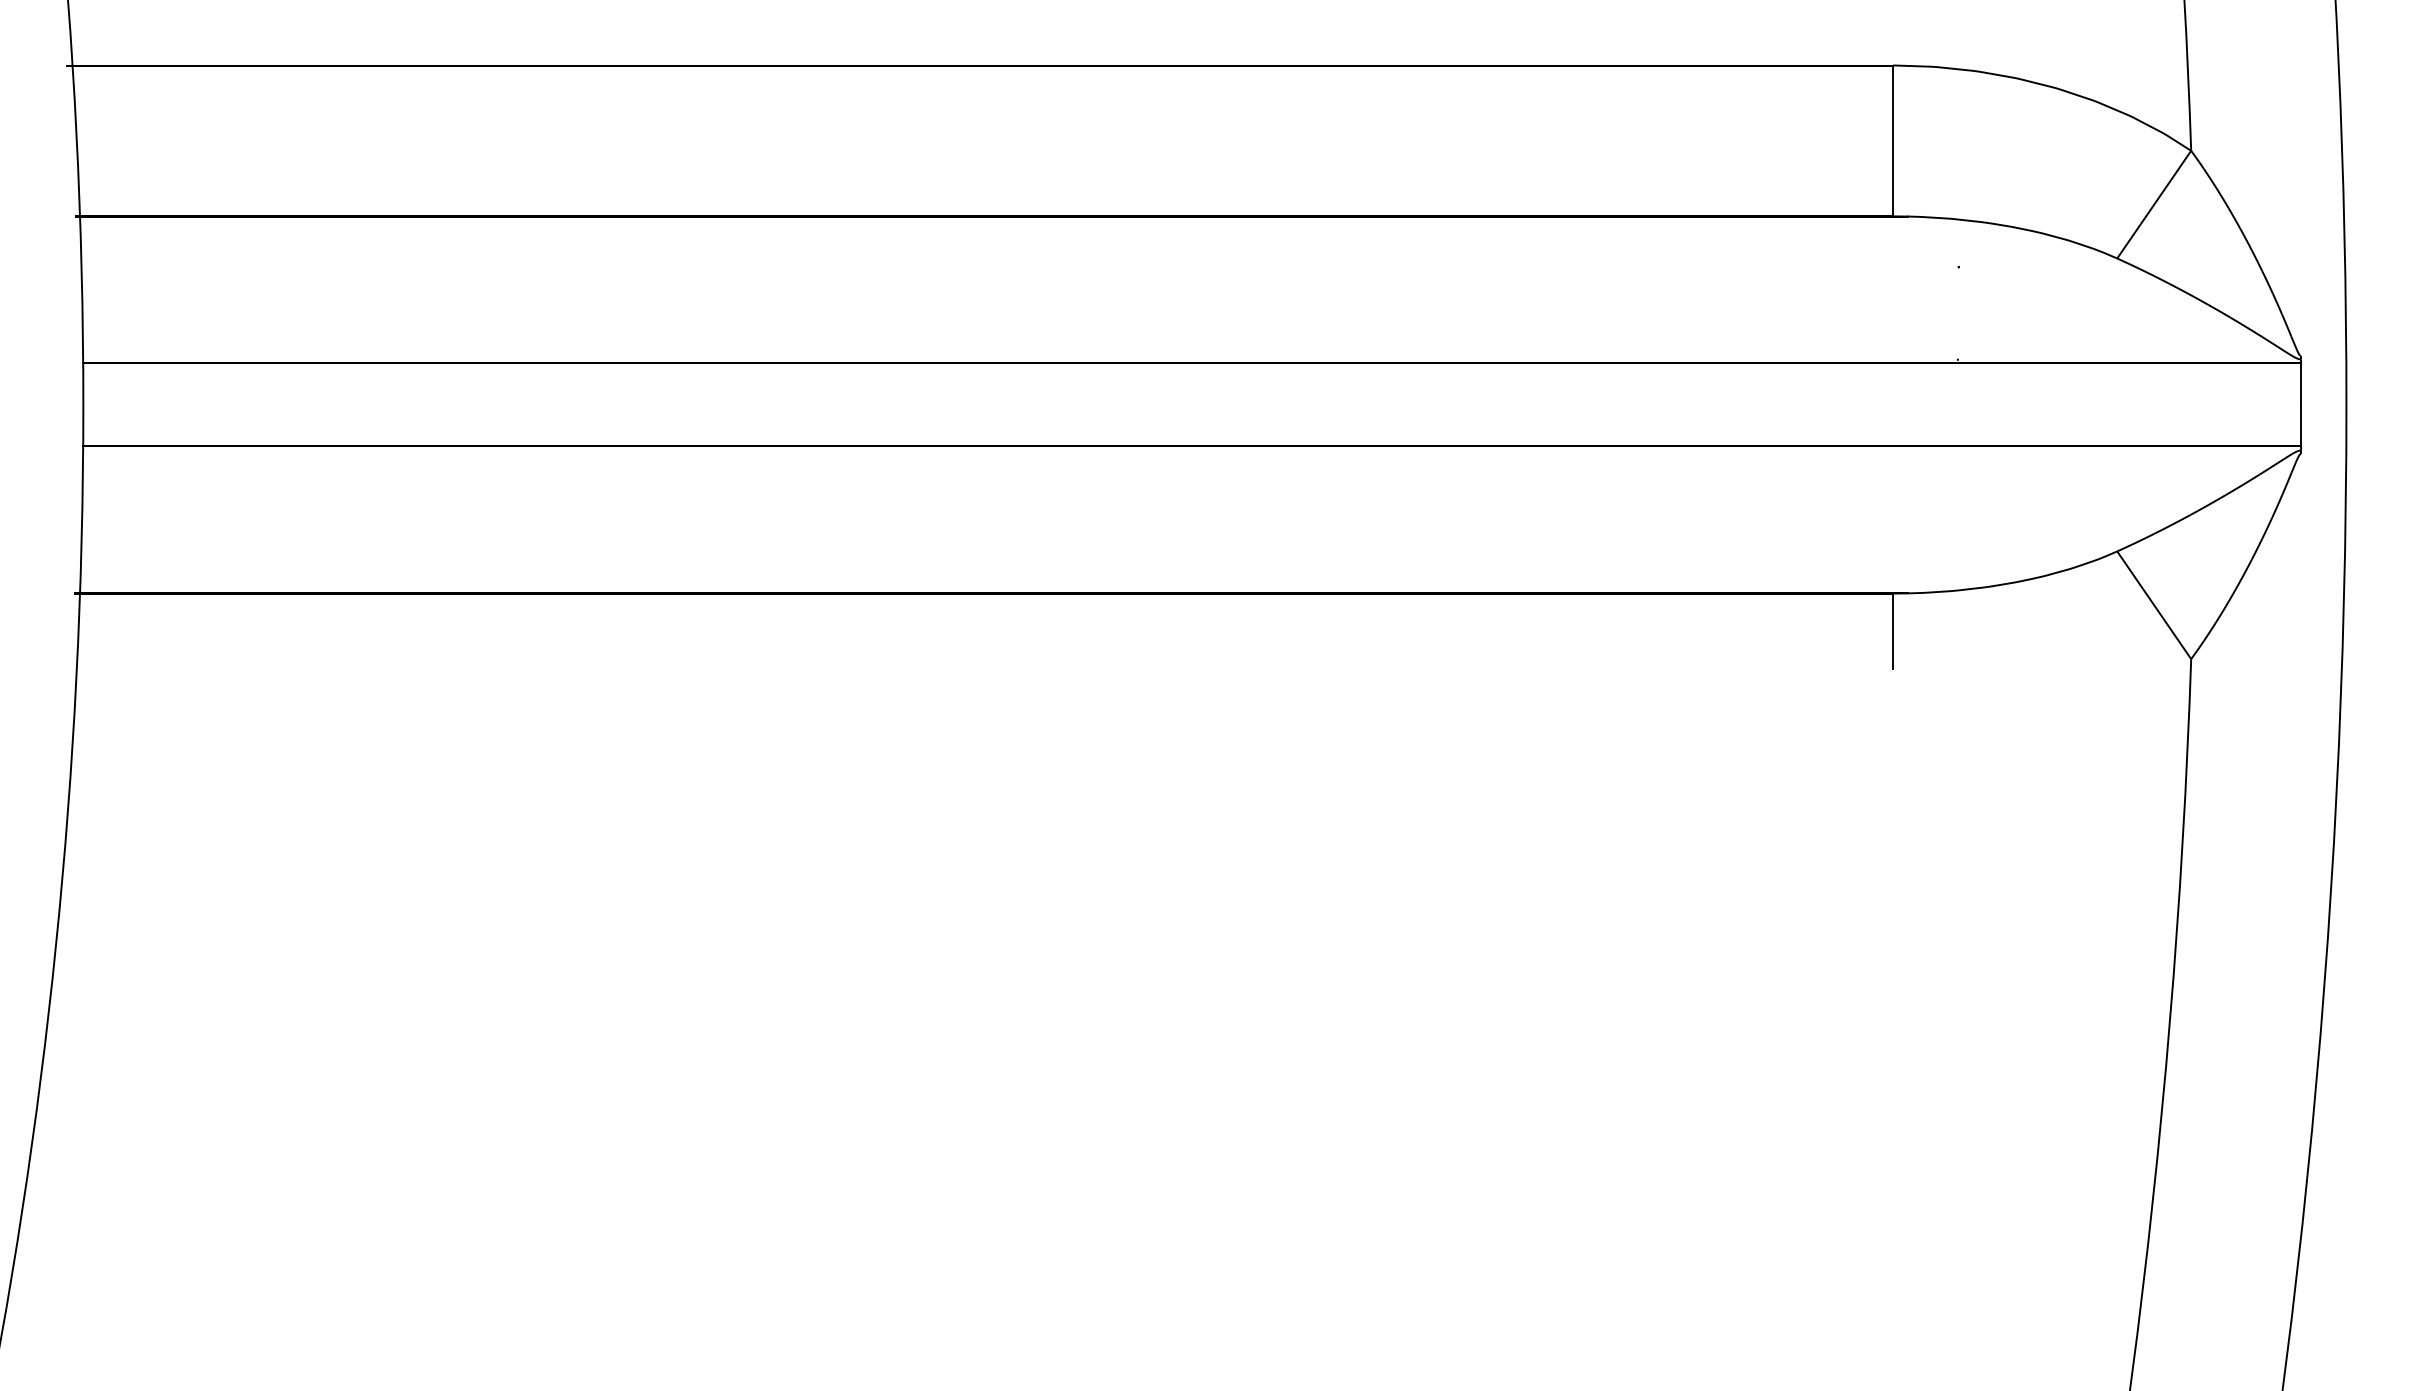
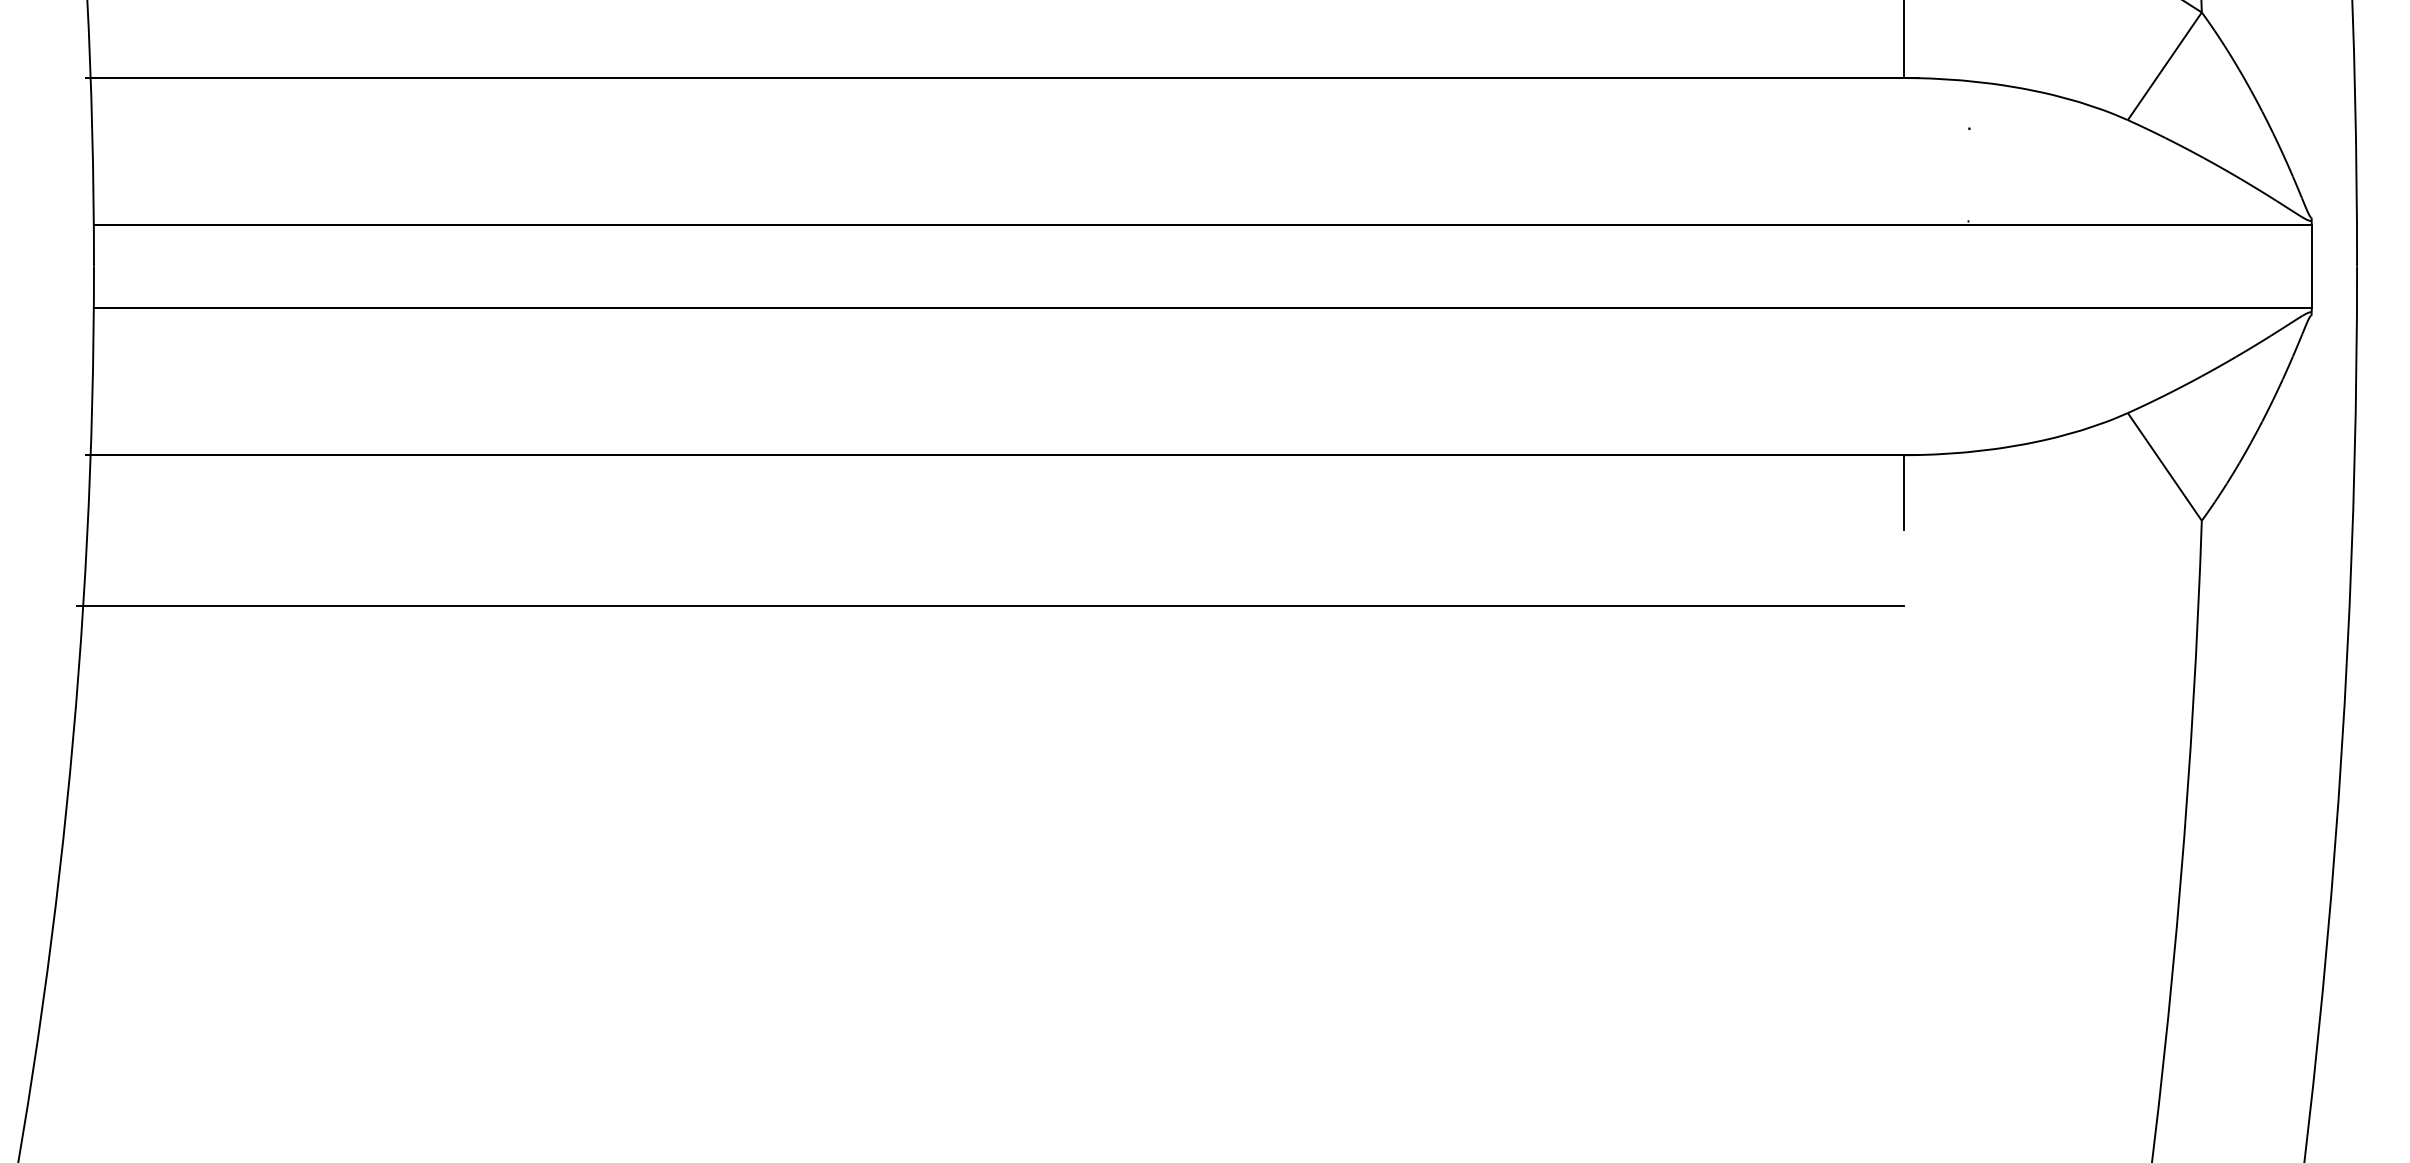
line: (979, 744) -> (990, 606), added

